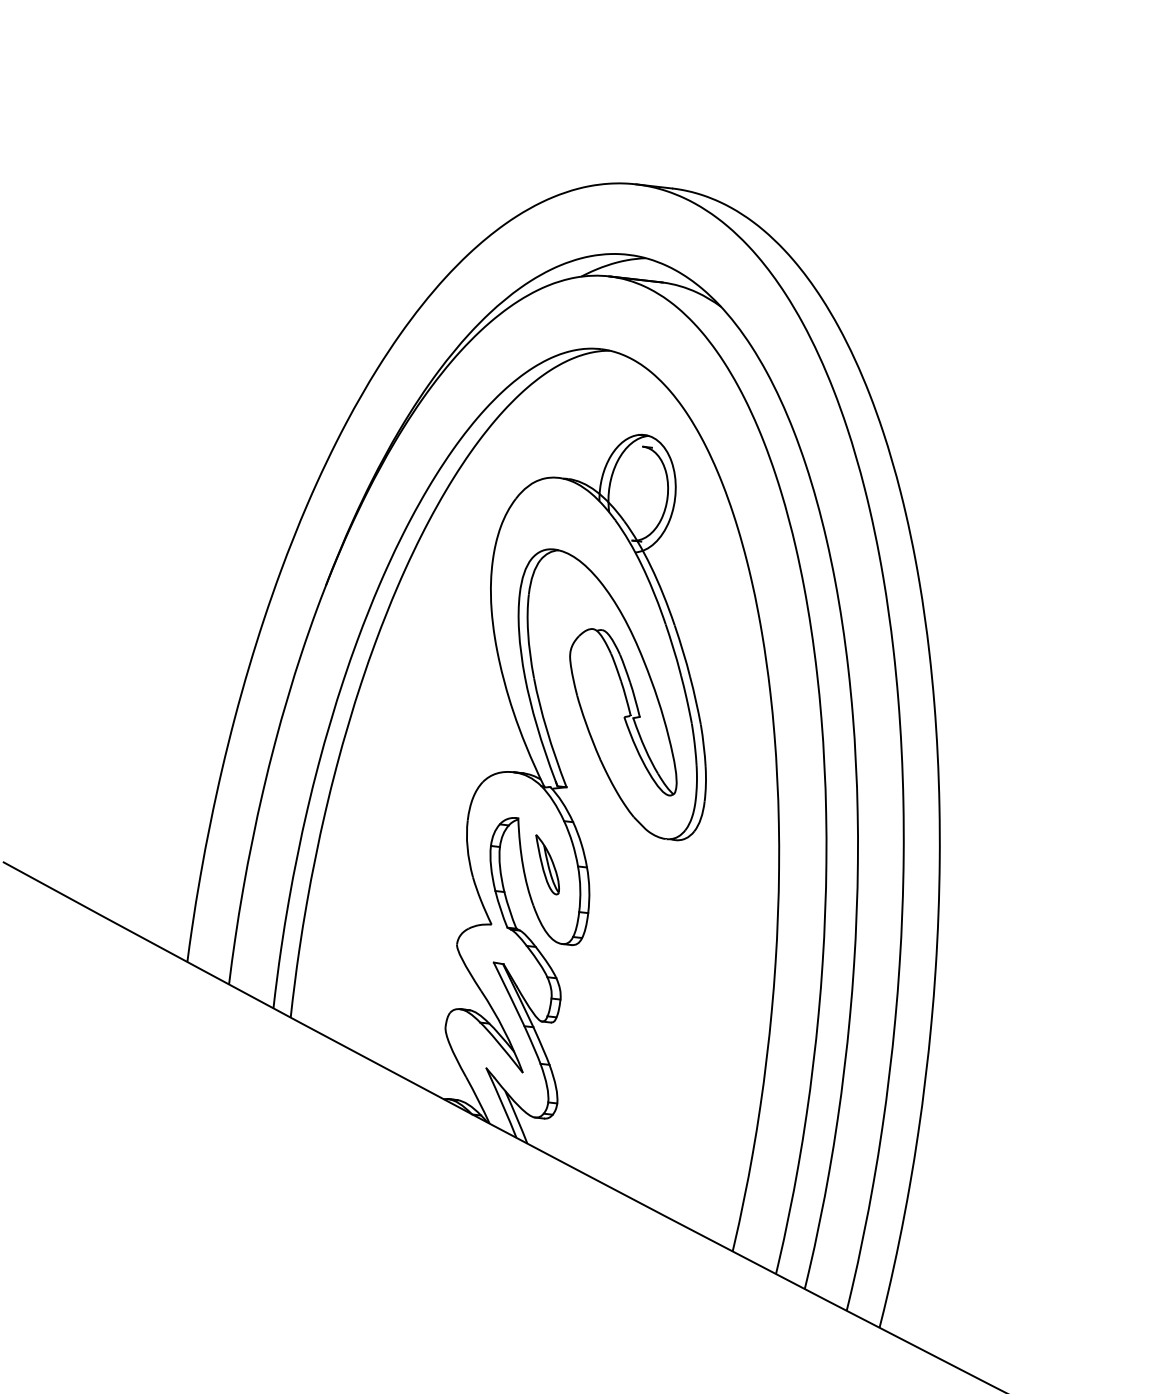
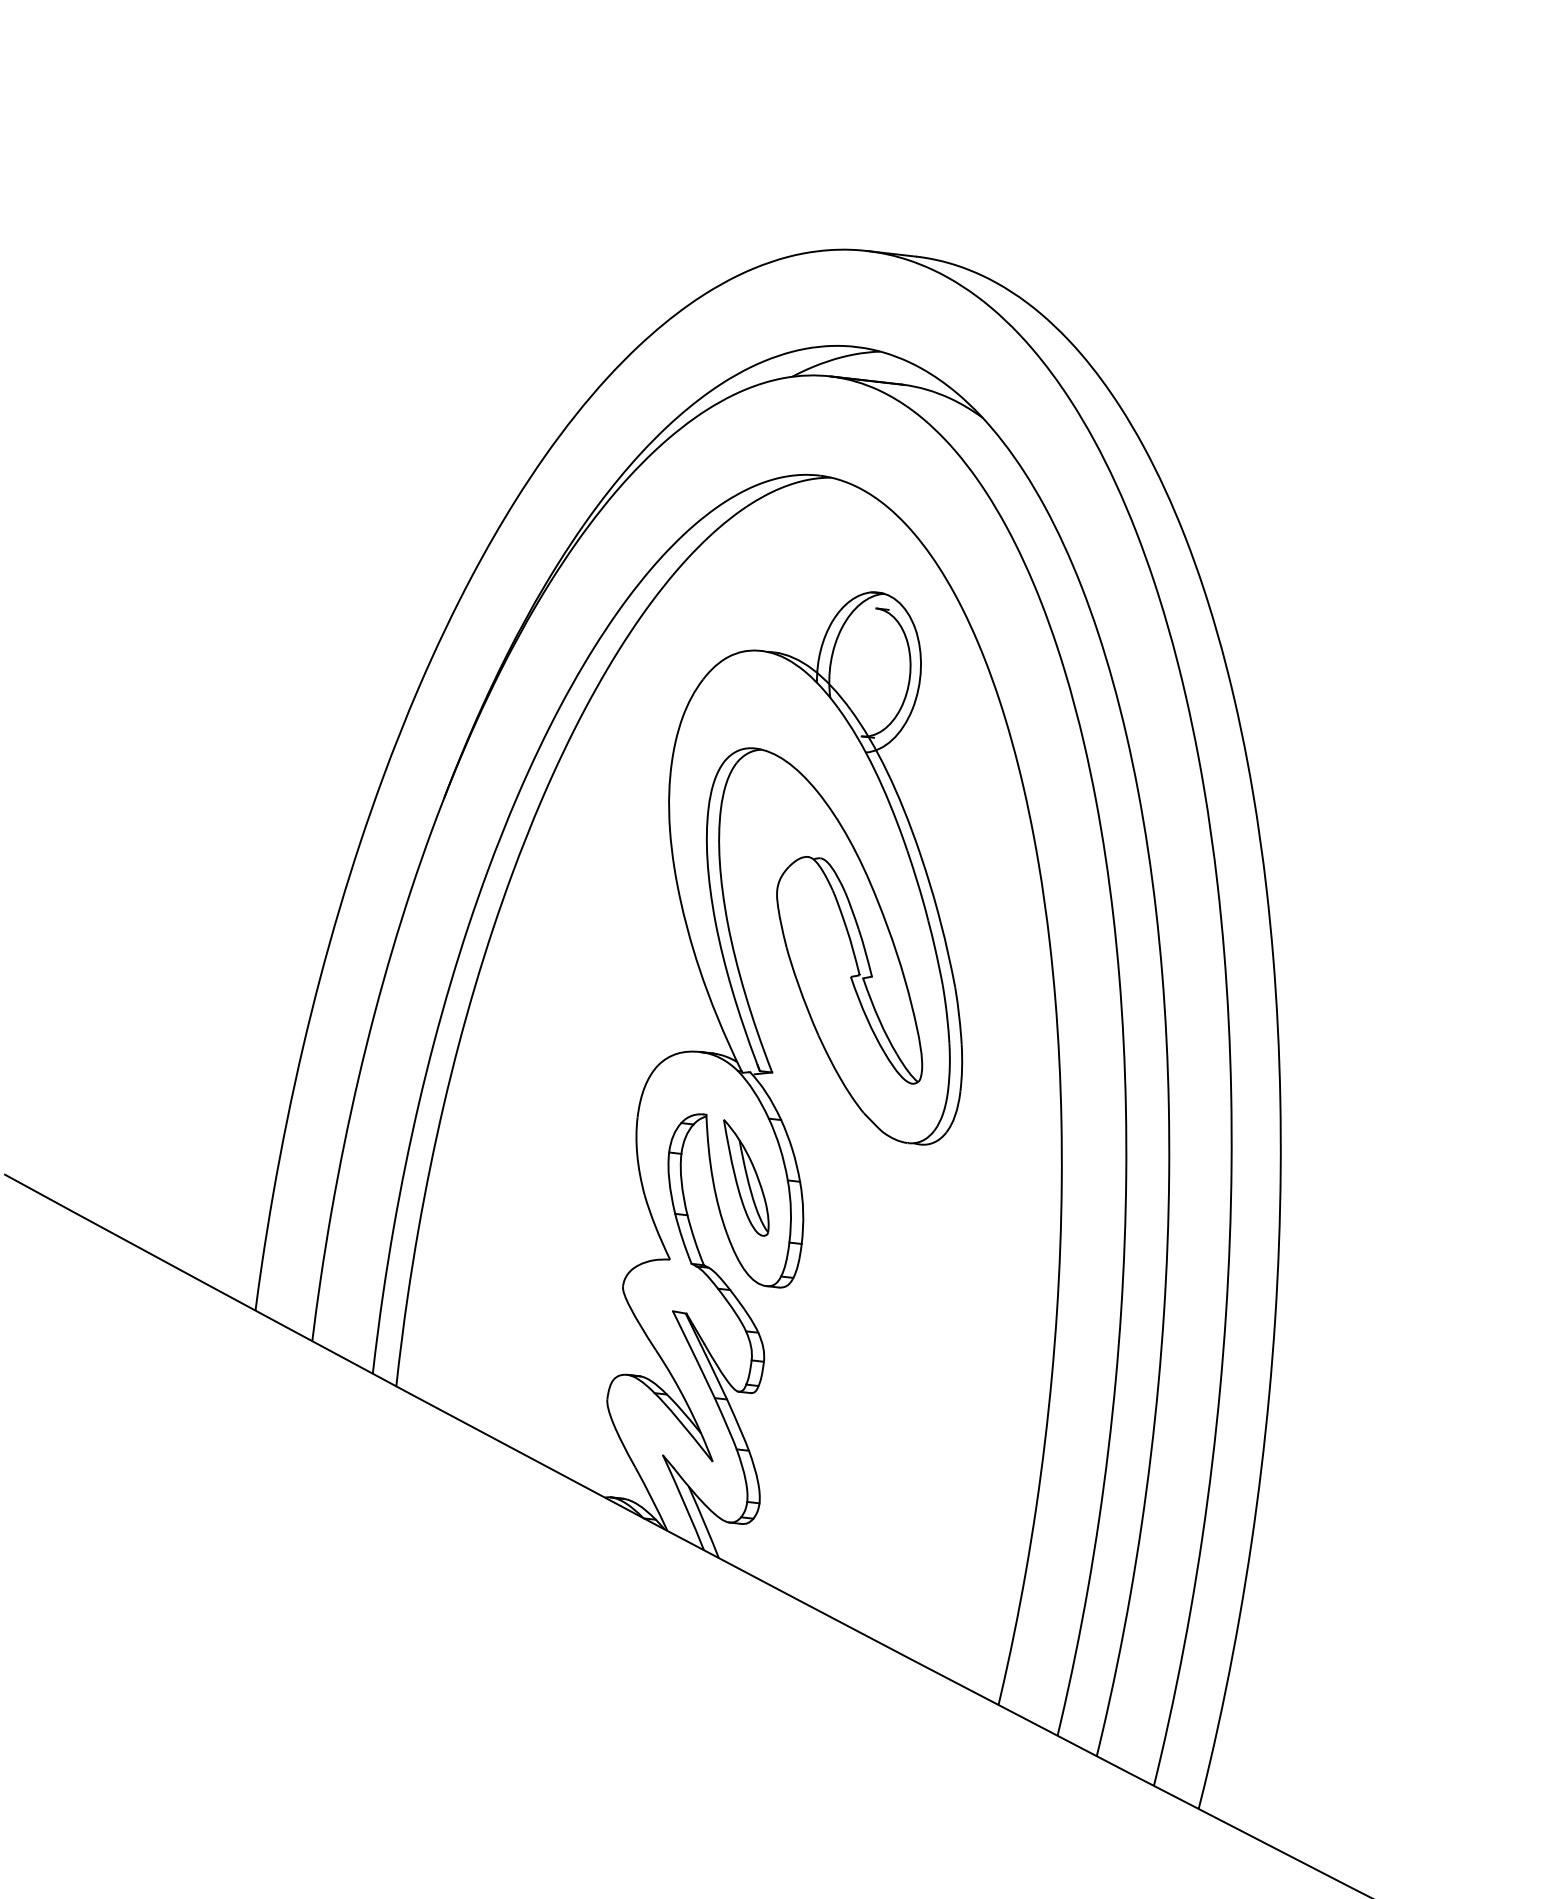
part: (547, 864) -> (746, 1177), size x1.43

